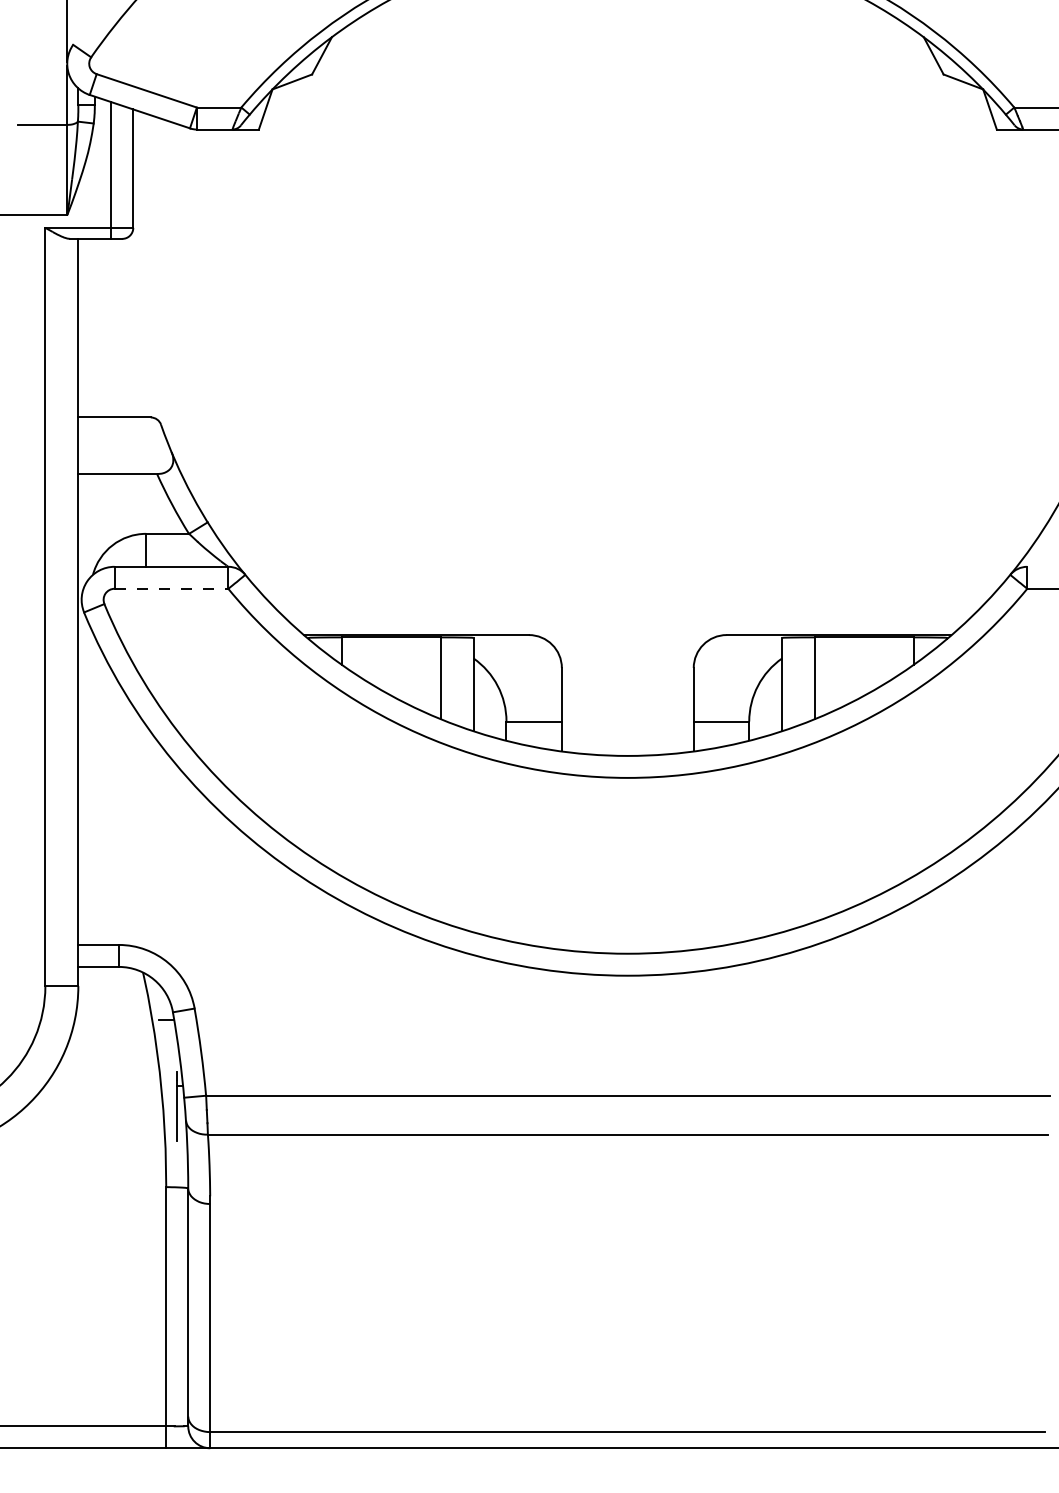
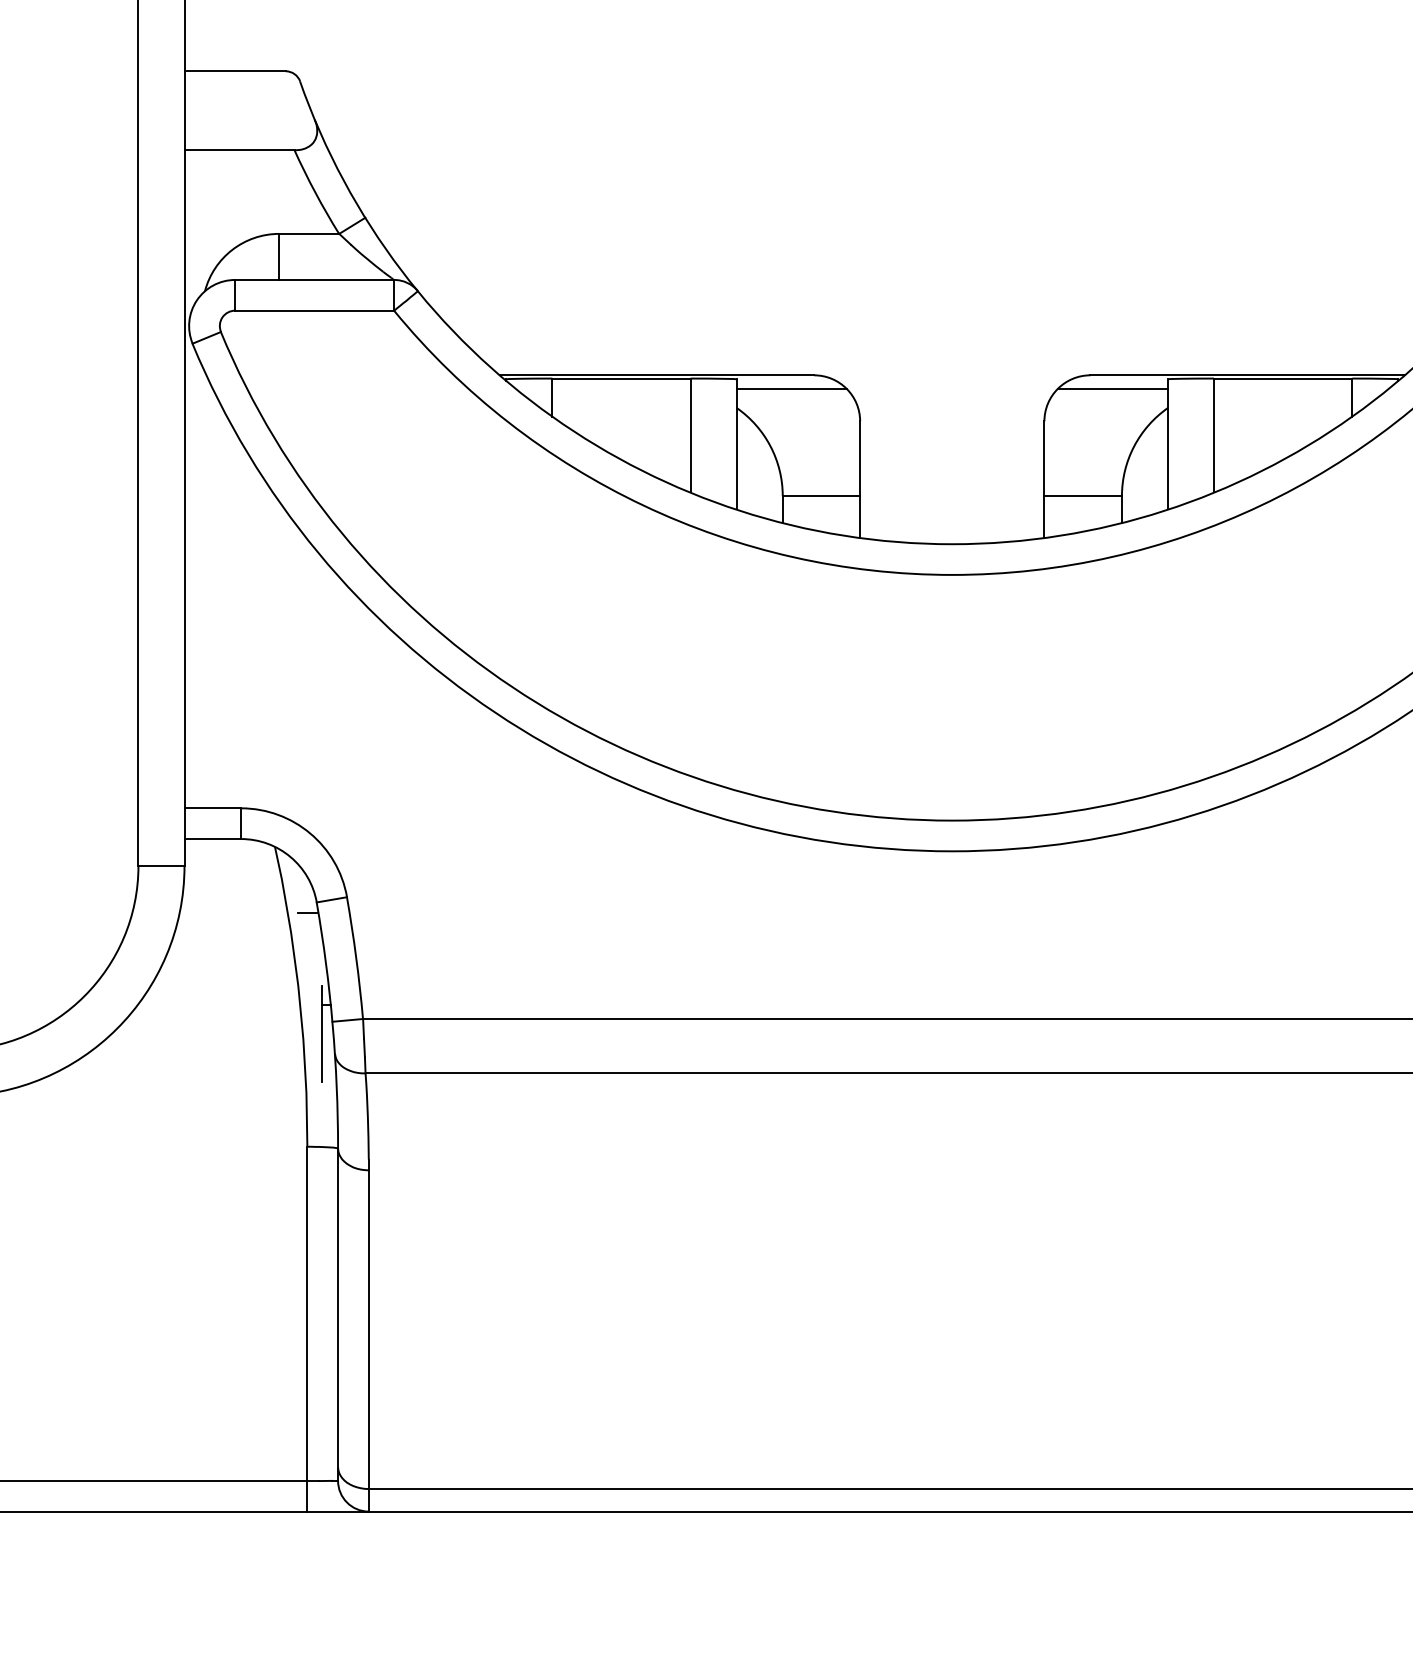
line: (171, 588) -> (314, 310), dashed -> solid
line: (512, 644) -> (791, 388), added
line: (742, 644) -> (1112, 388), added

